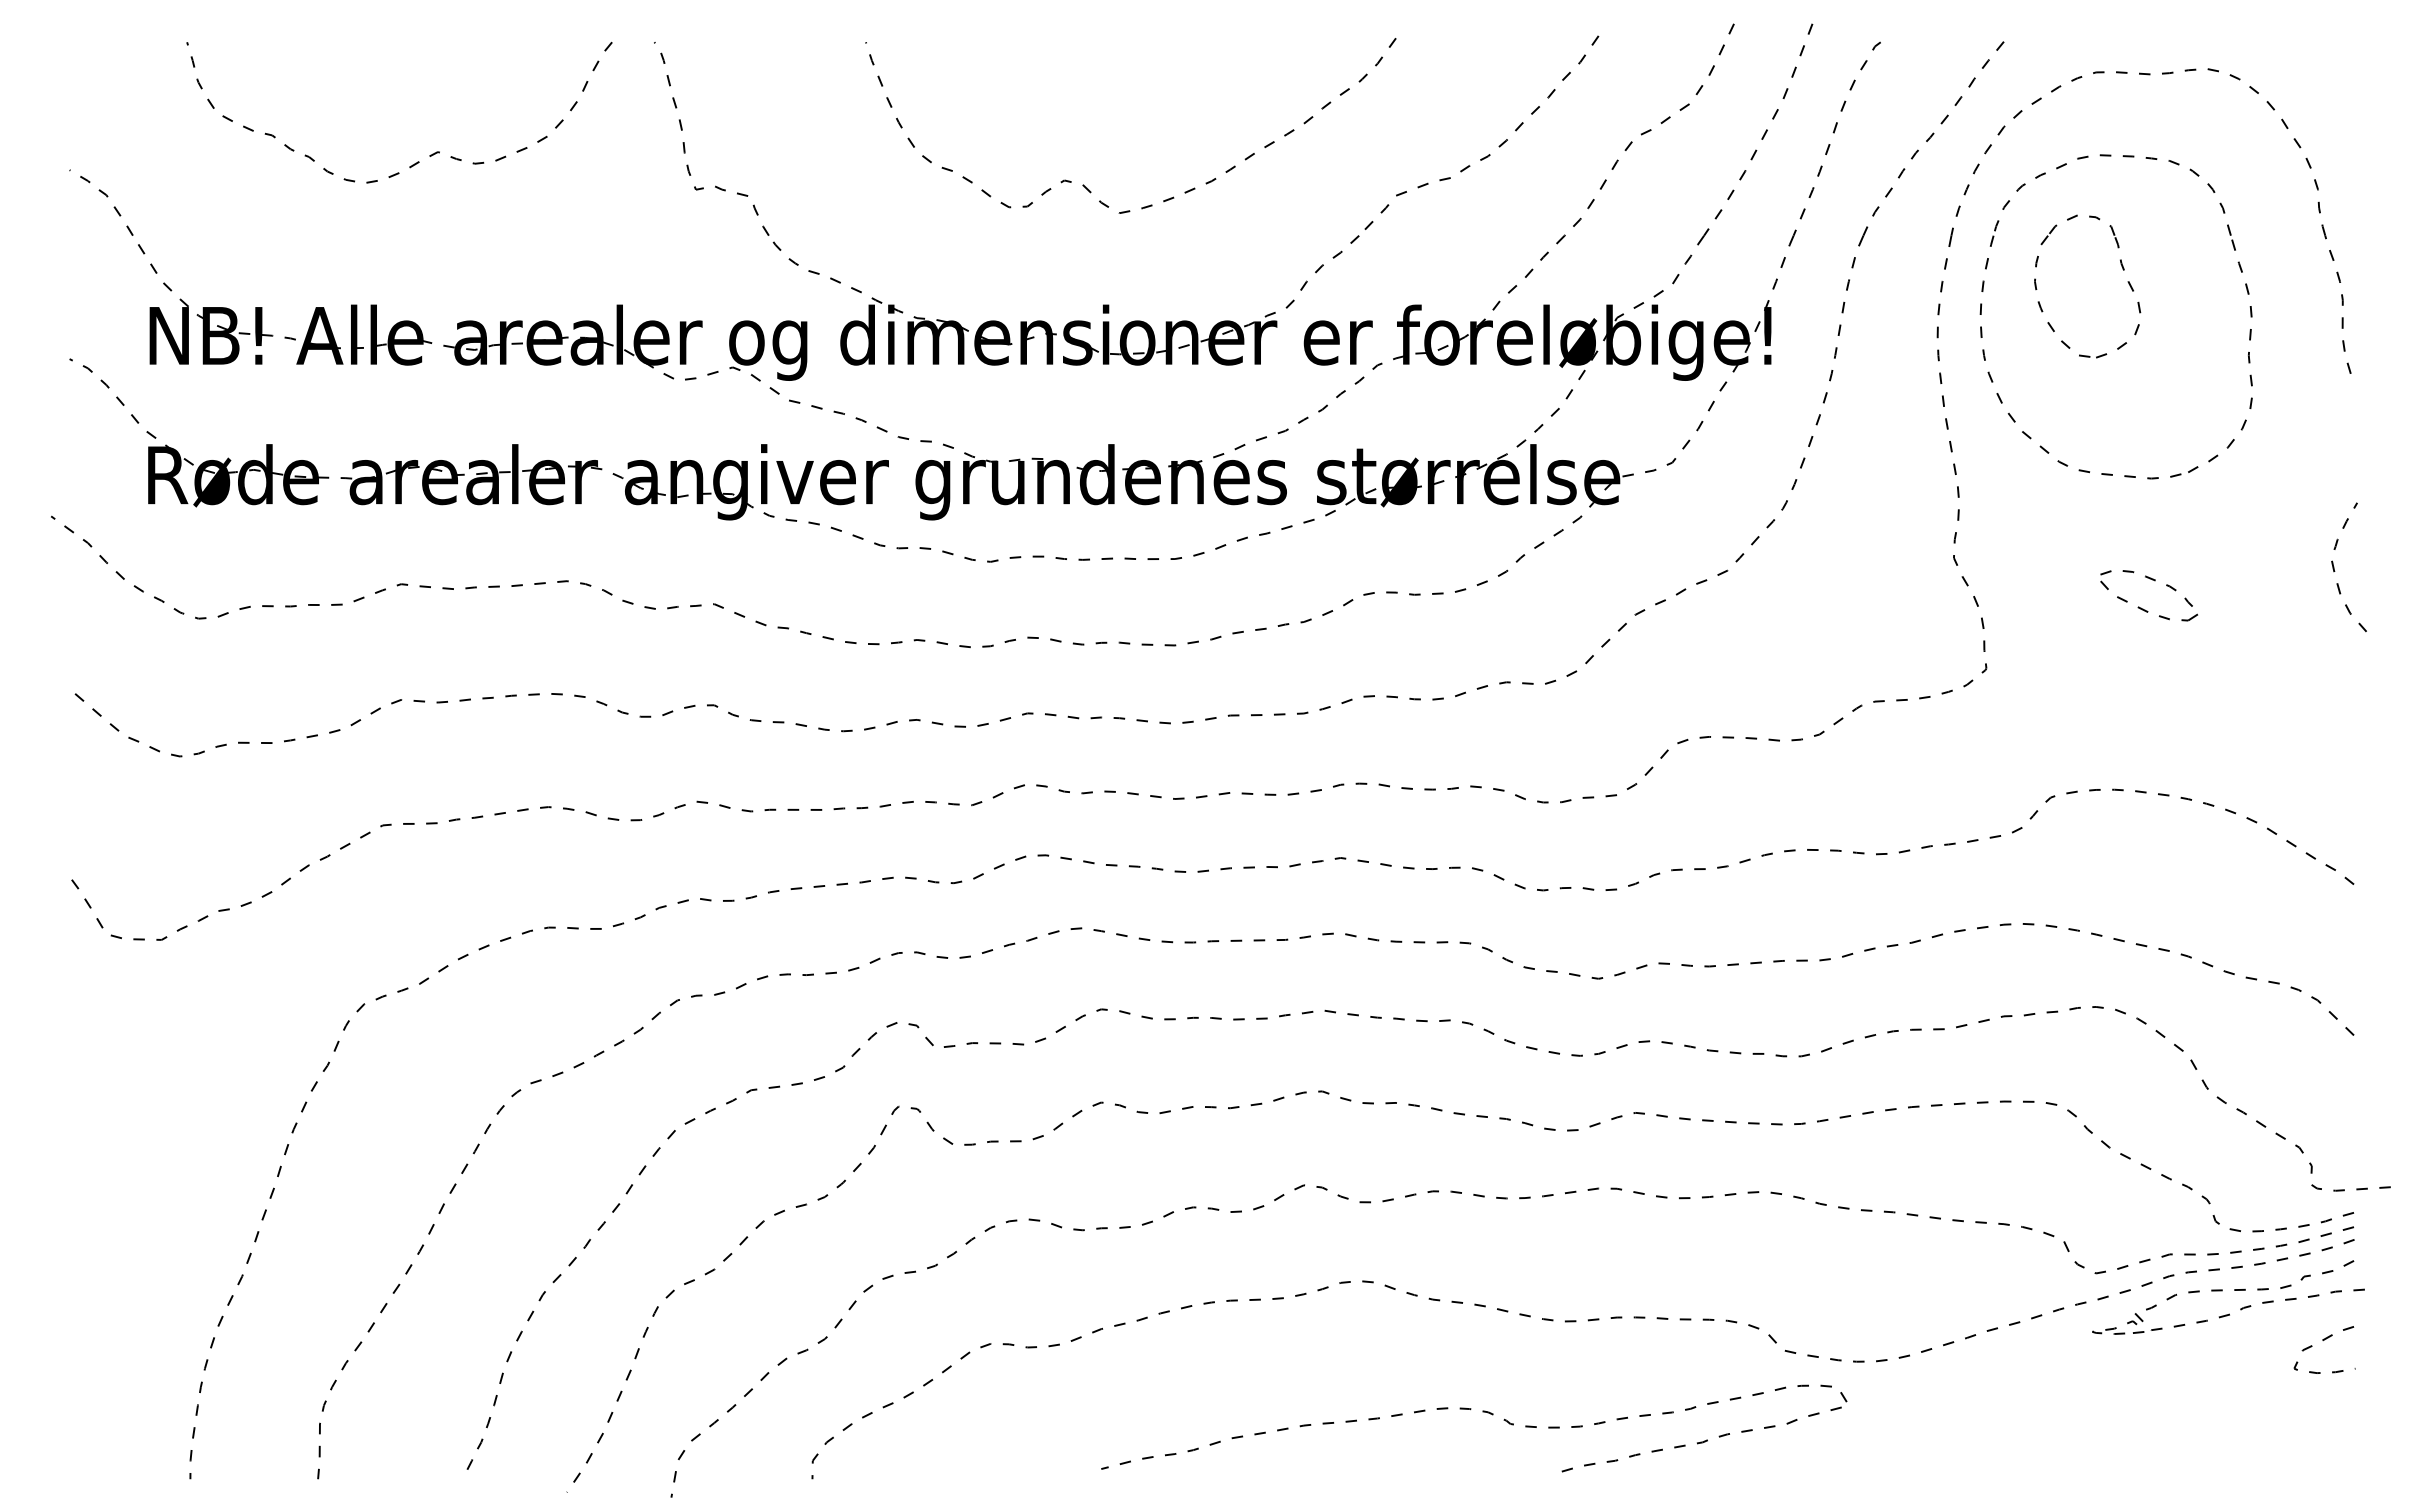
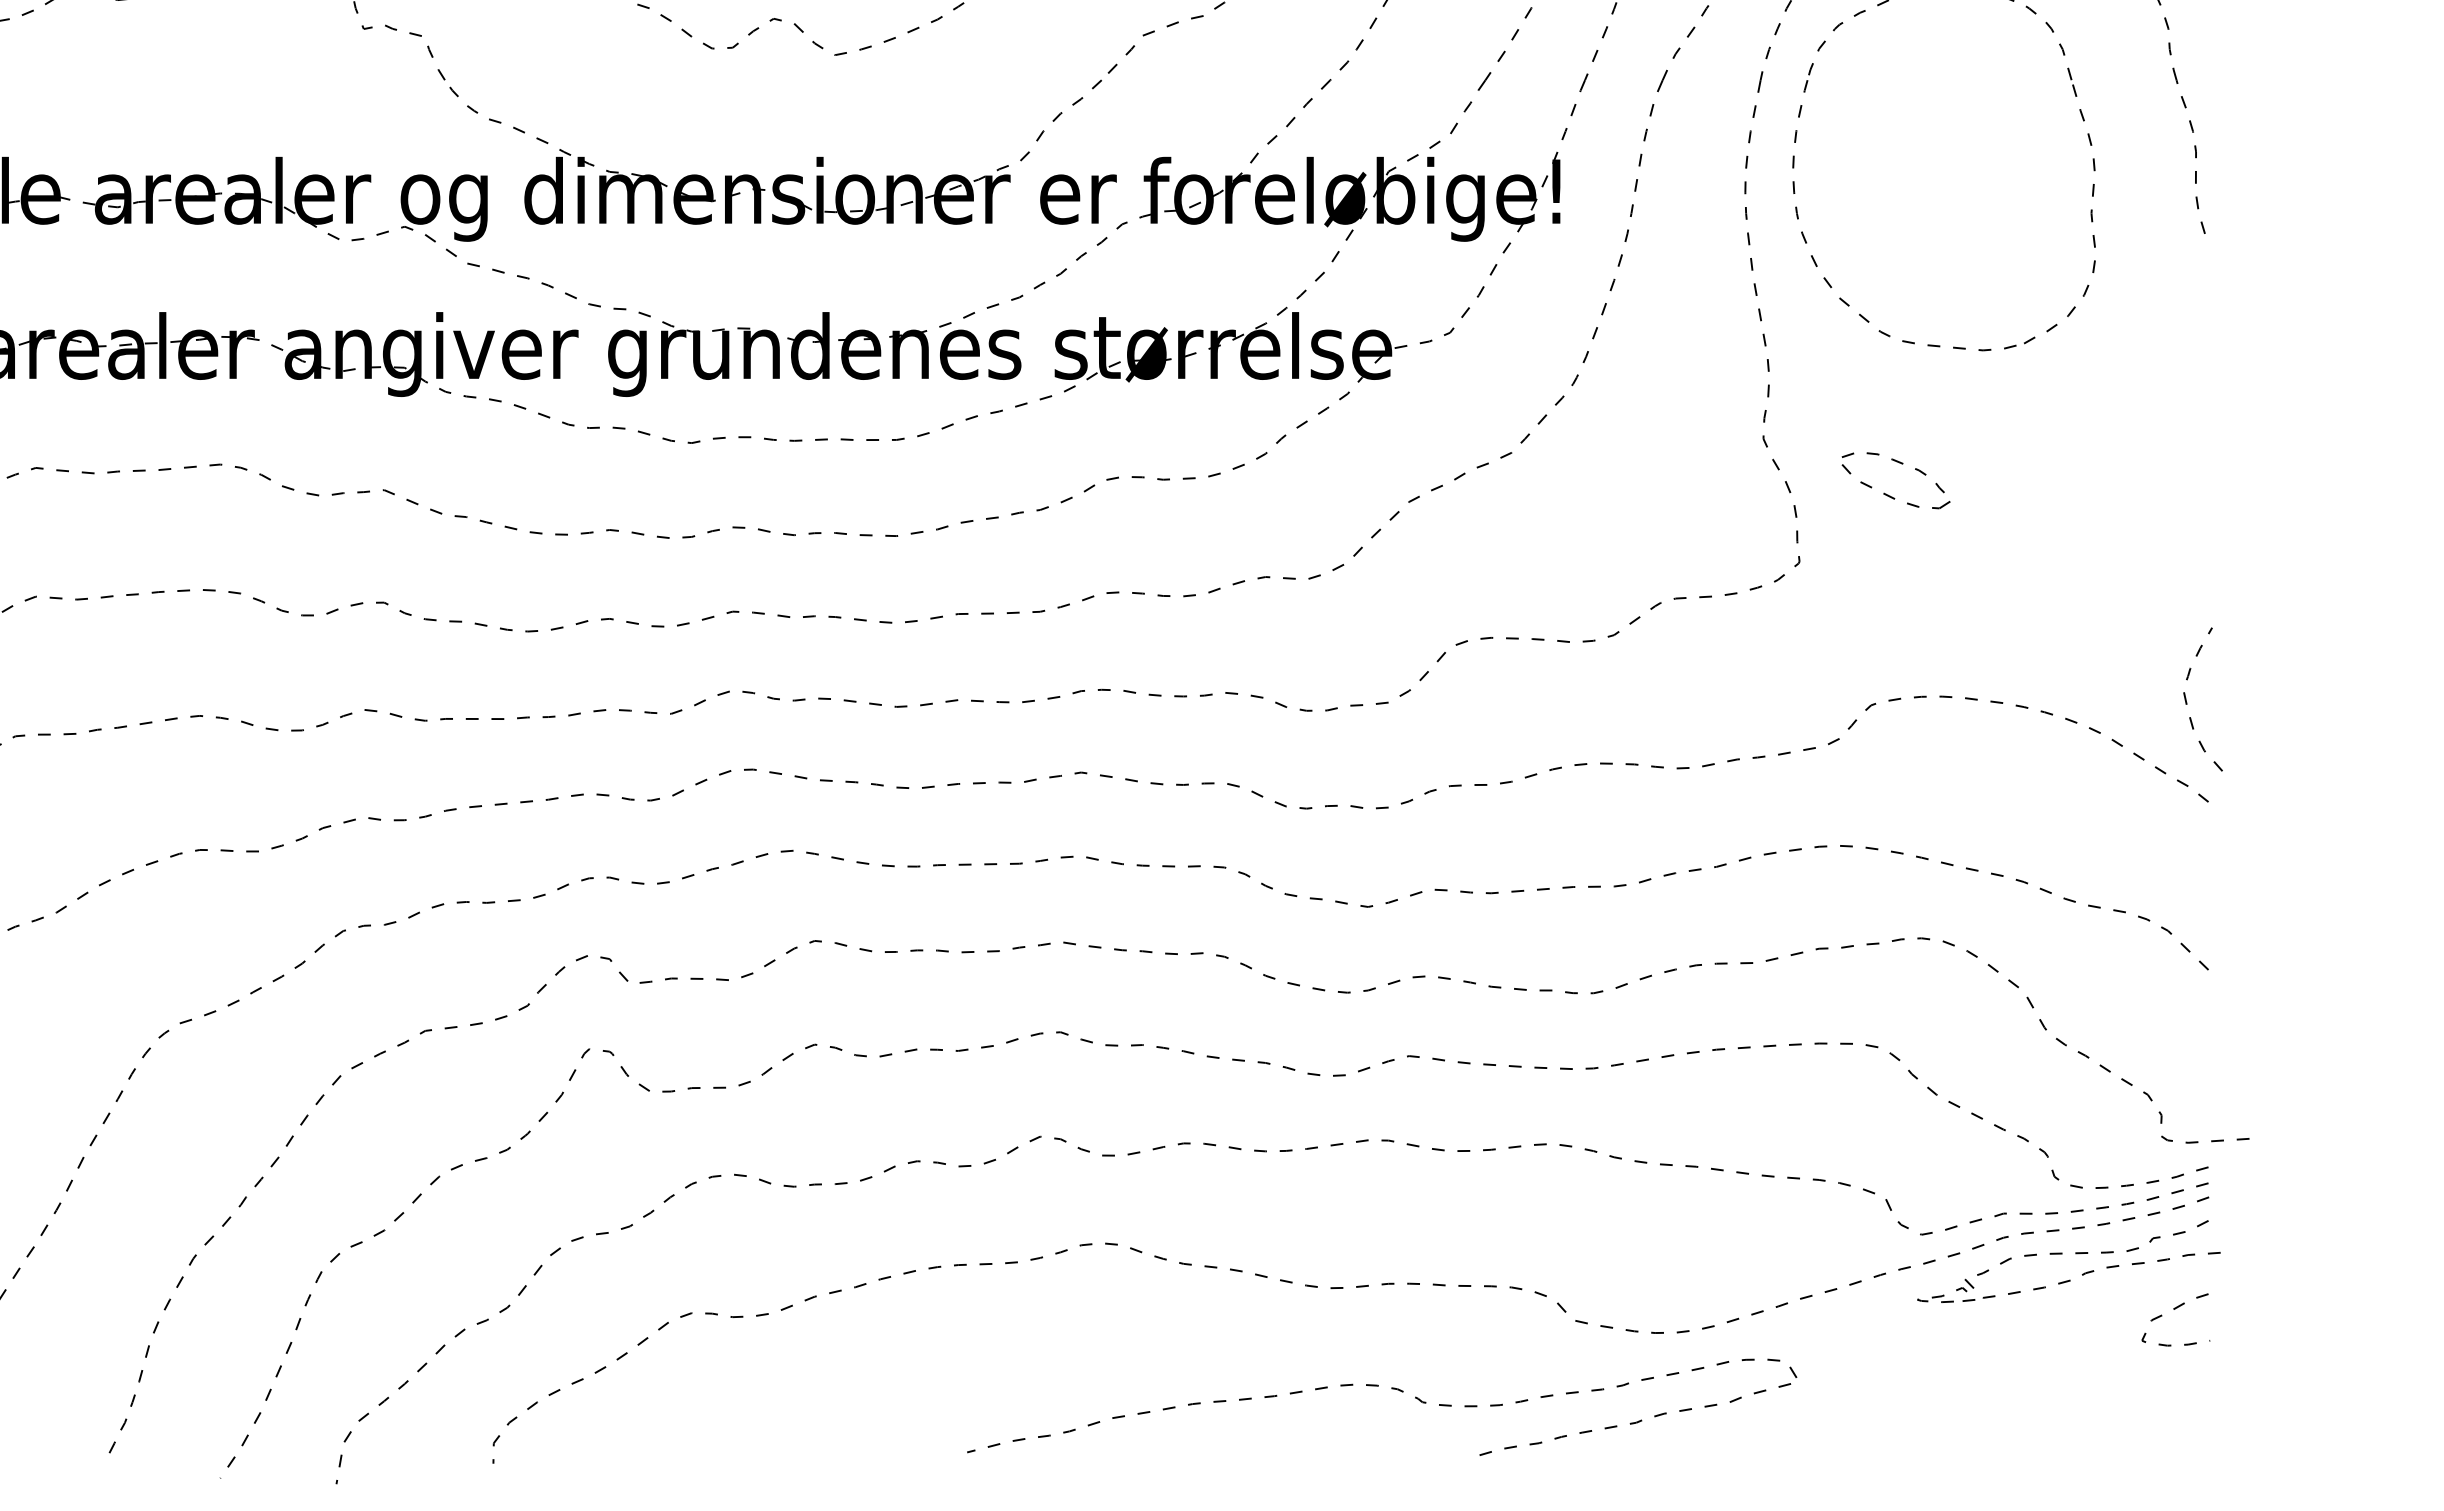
part: (2122, 269) -> (1950, 117), removed
curve: (2335, 571) -> (2187, 704), moved
part: (2143, 608) -> (1889, 494), moved
curve: (1482, 1412) -> (1391, 1389), moved

